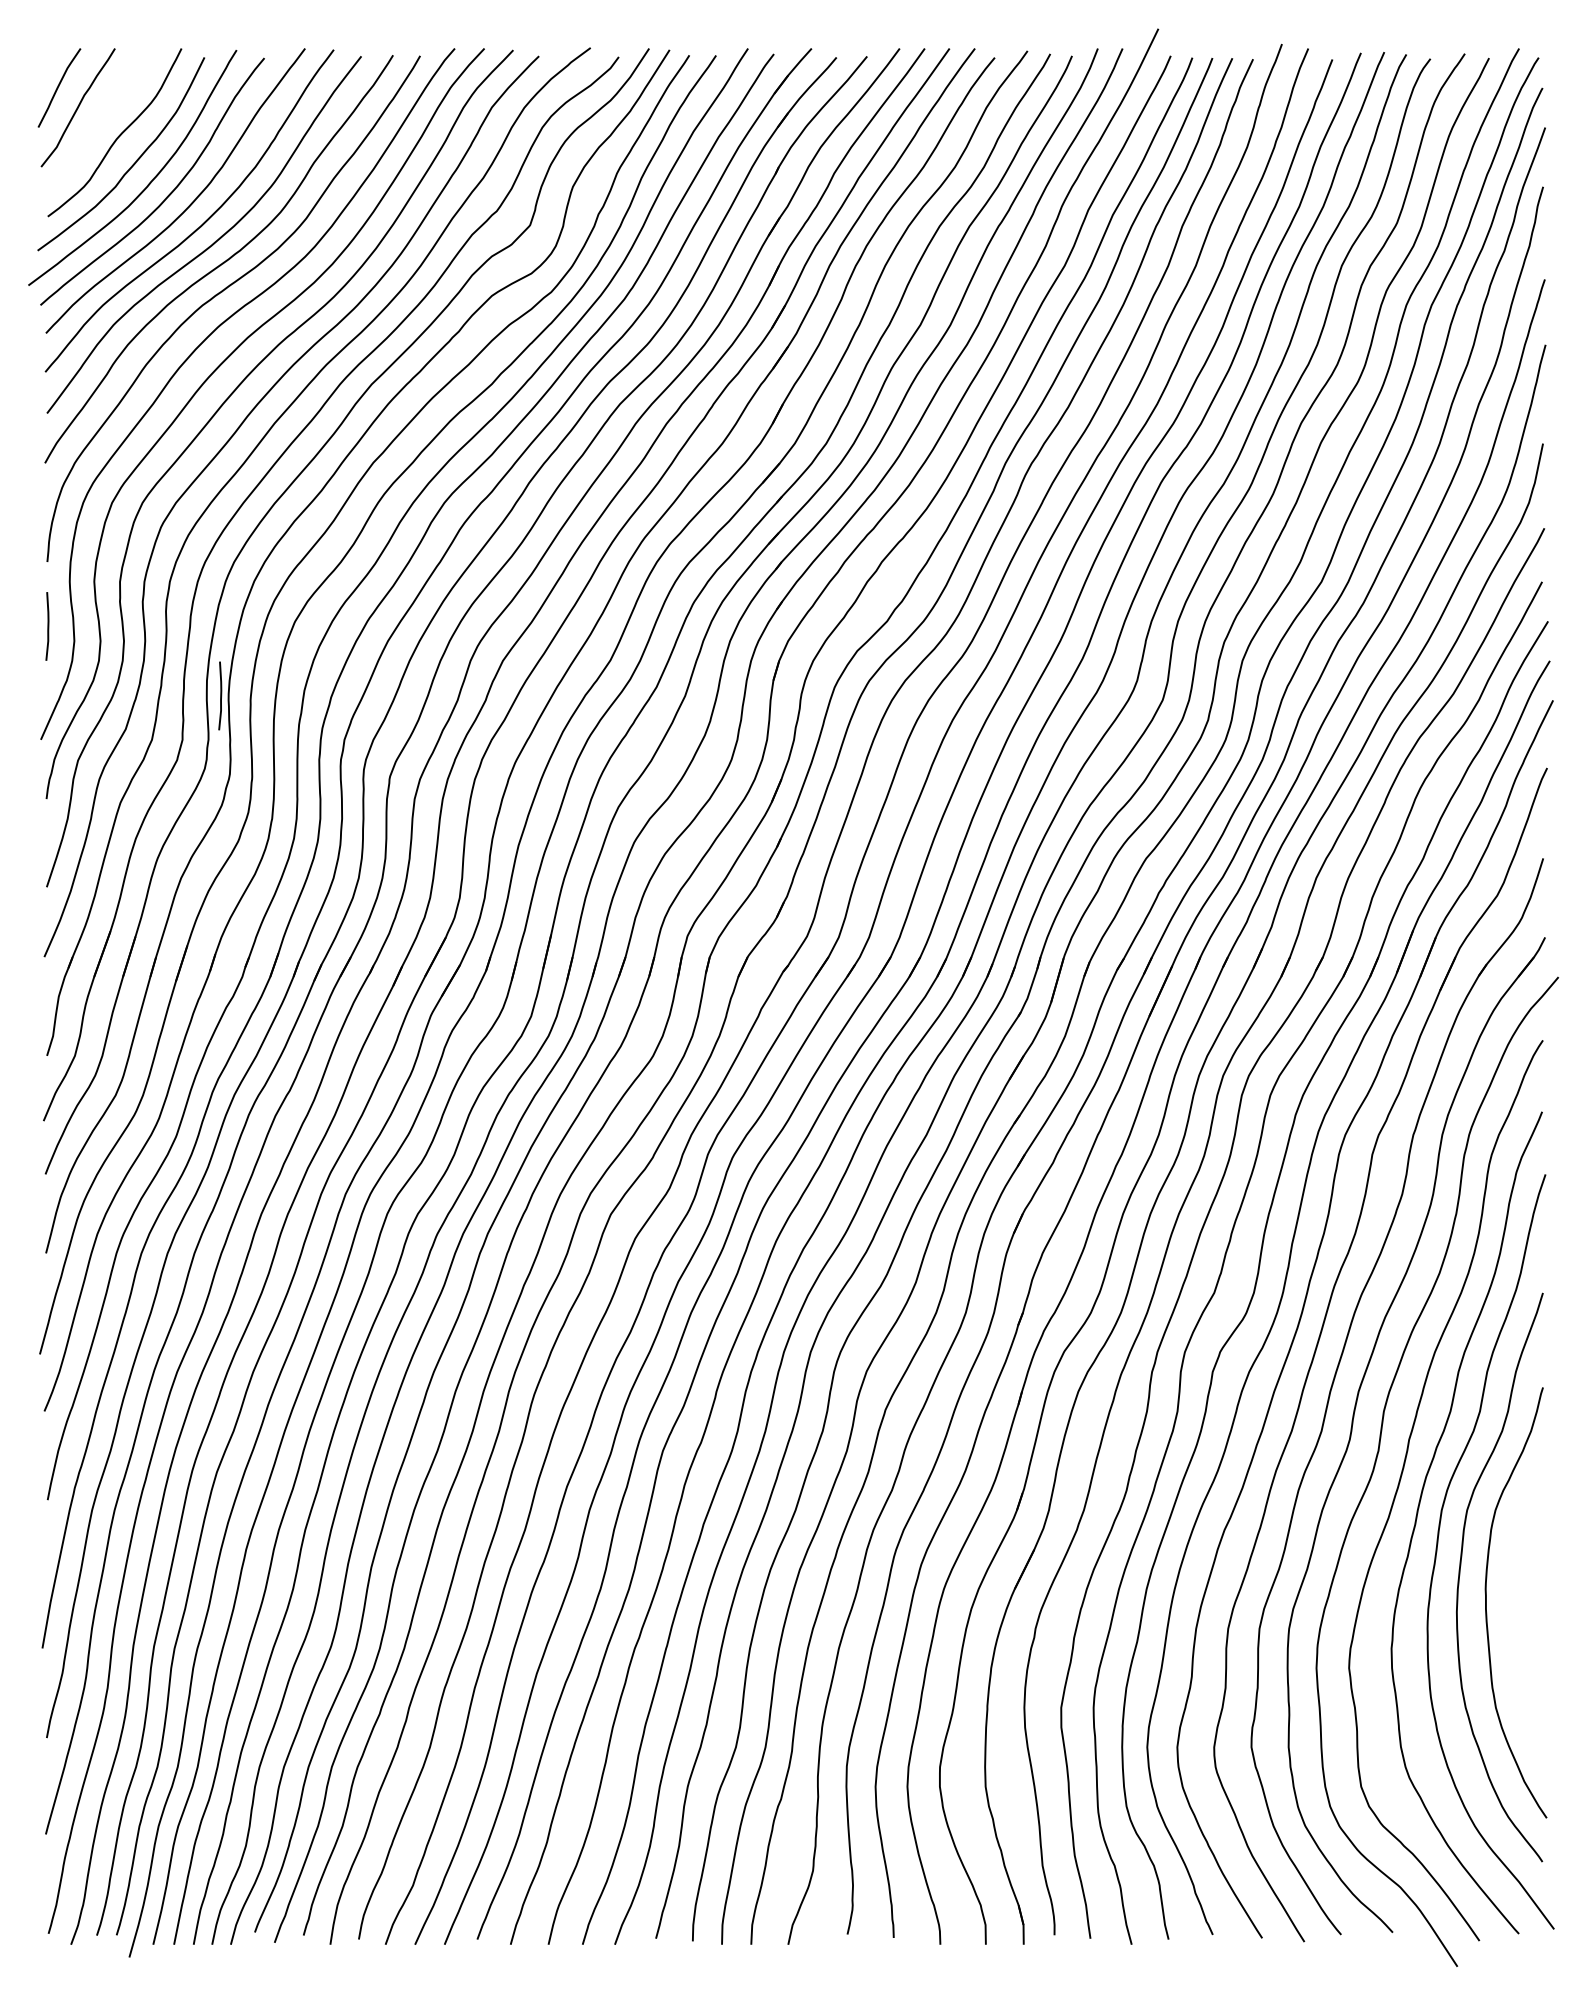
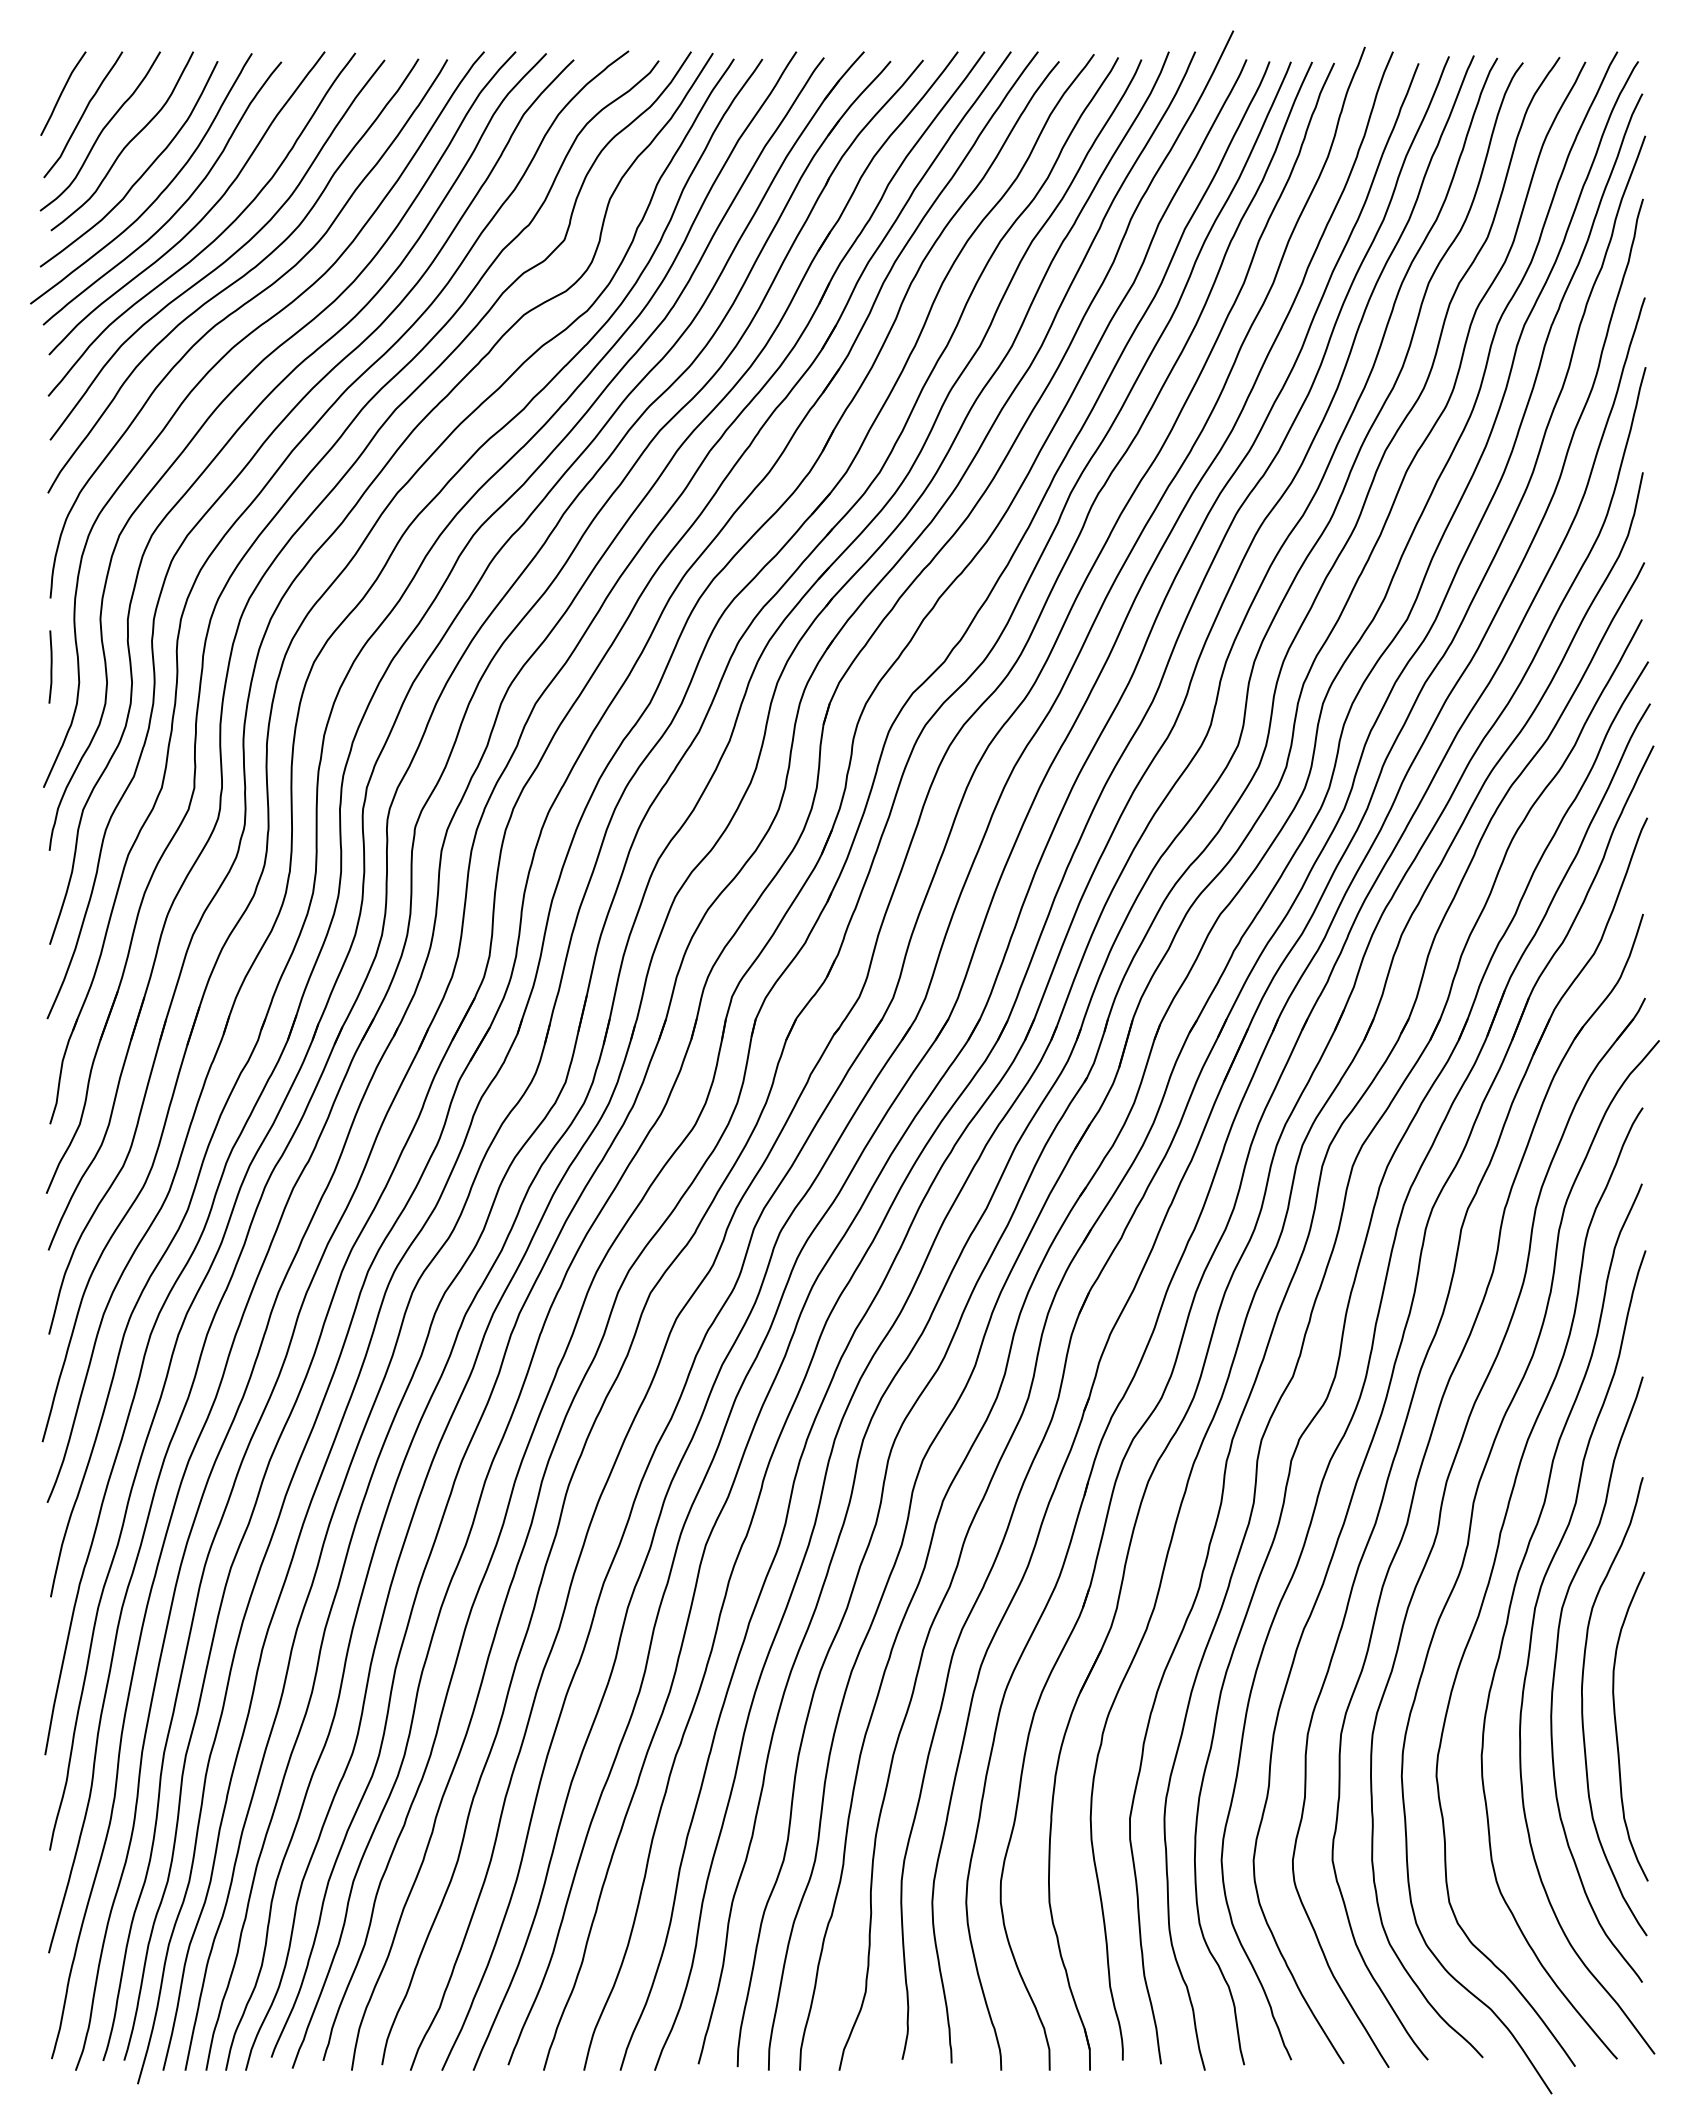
curve: (94, 123) -> (100, 131), added
curve: (220, 695) -> (234, 740), removed
curve: (1519, 1625) -> (1617, 1730), added

